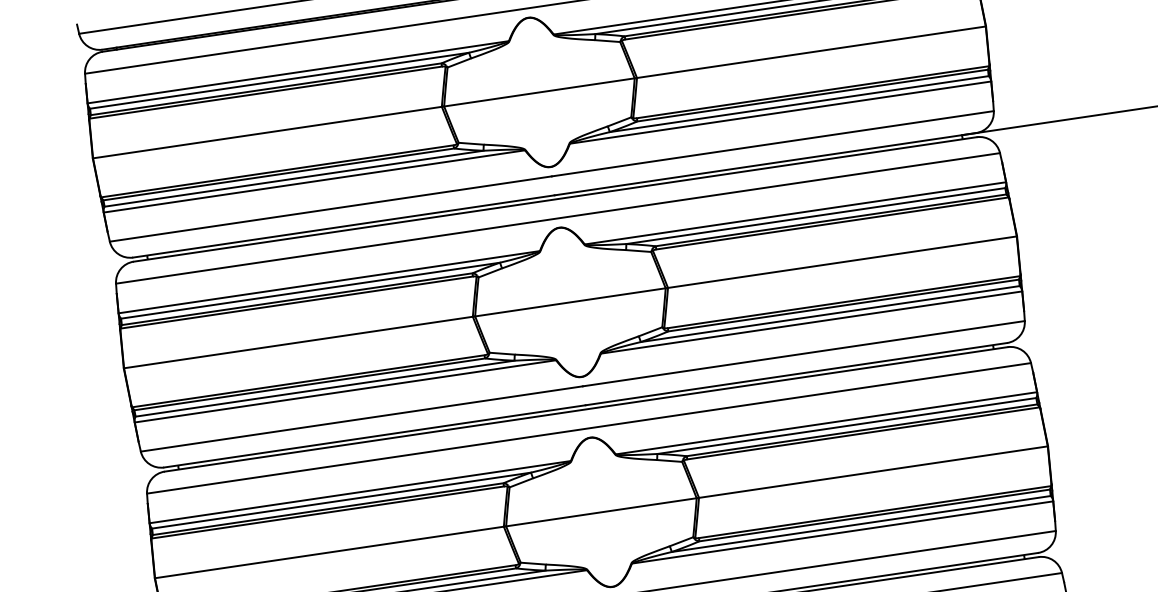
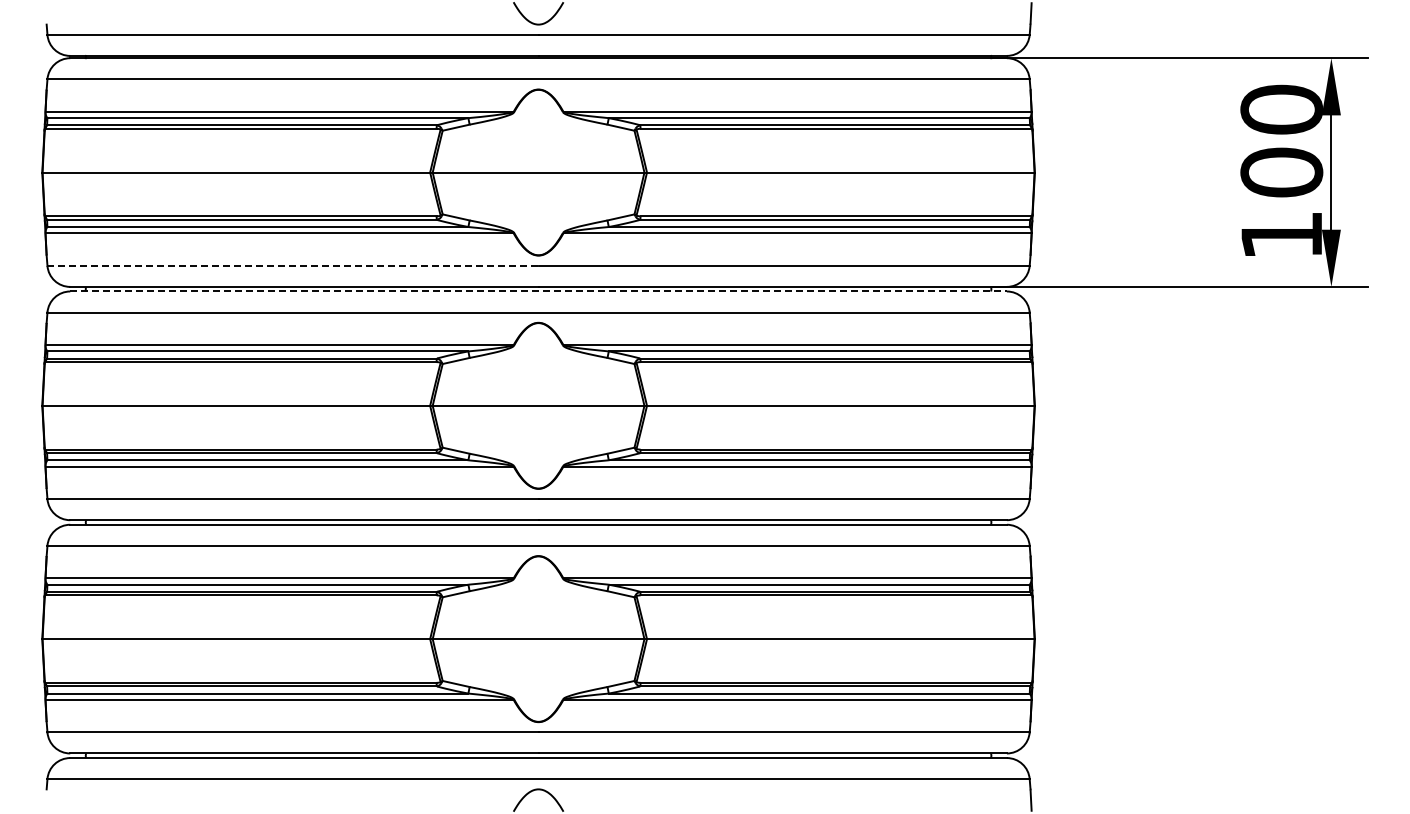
line: (556, 199) -> (539, 291), solid -> dashed
line: (331, 208) -> (293, 265), solid -> dashed

